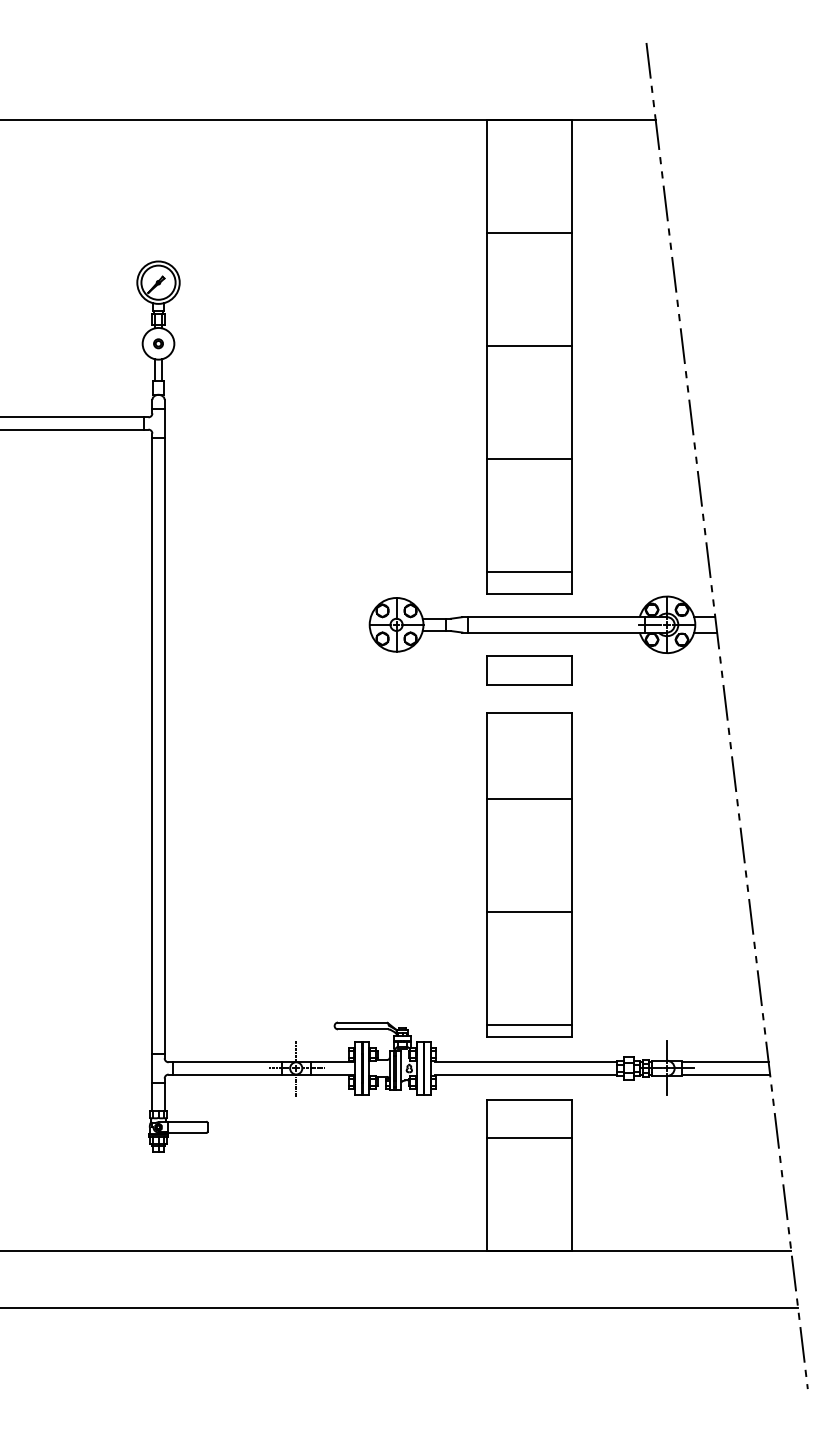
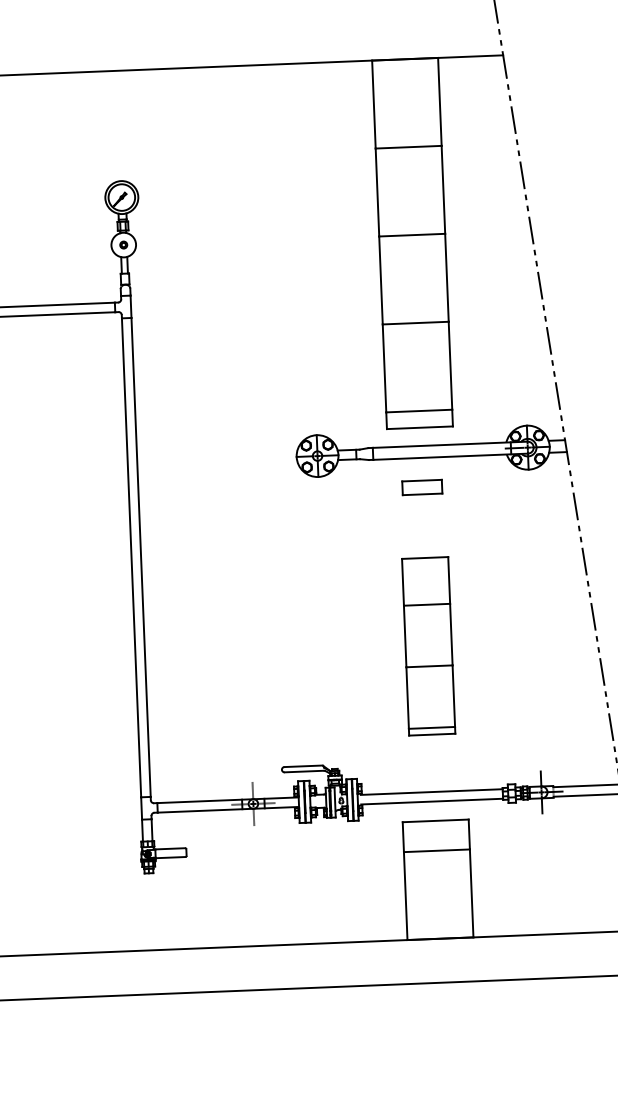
part: (529, 670) -> (422, 487), size x0.6
part: (529, 874) -> (428, 645), size x0.7

